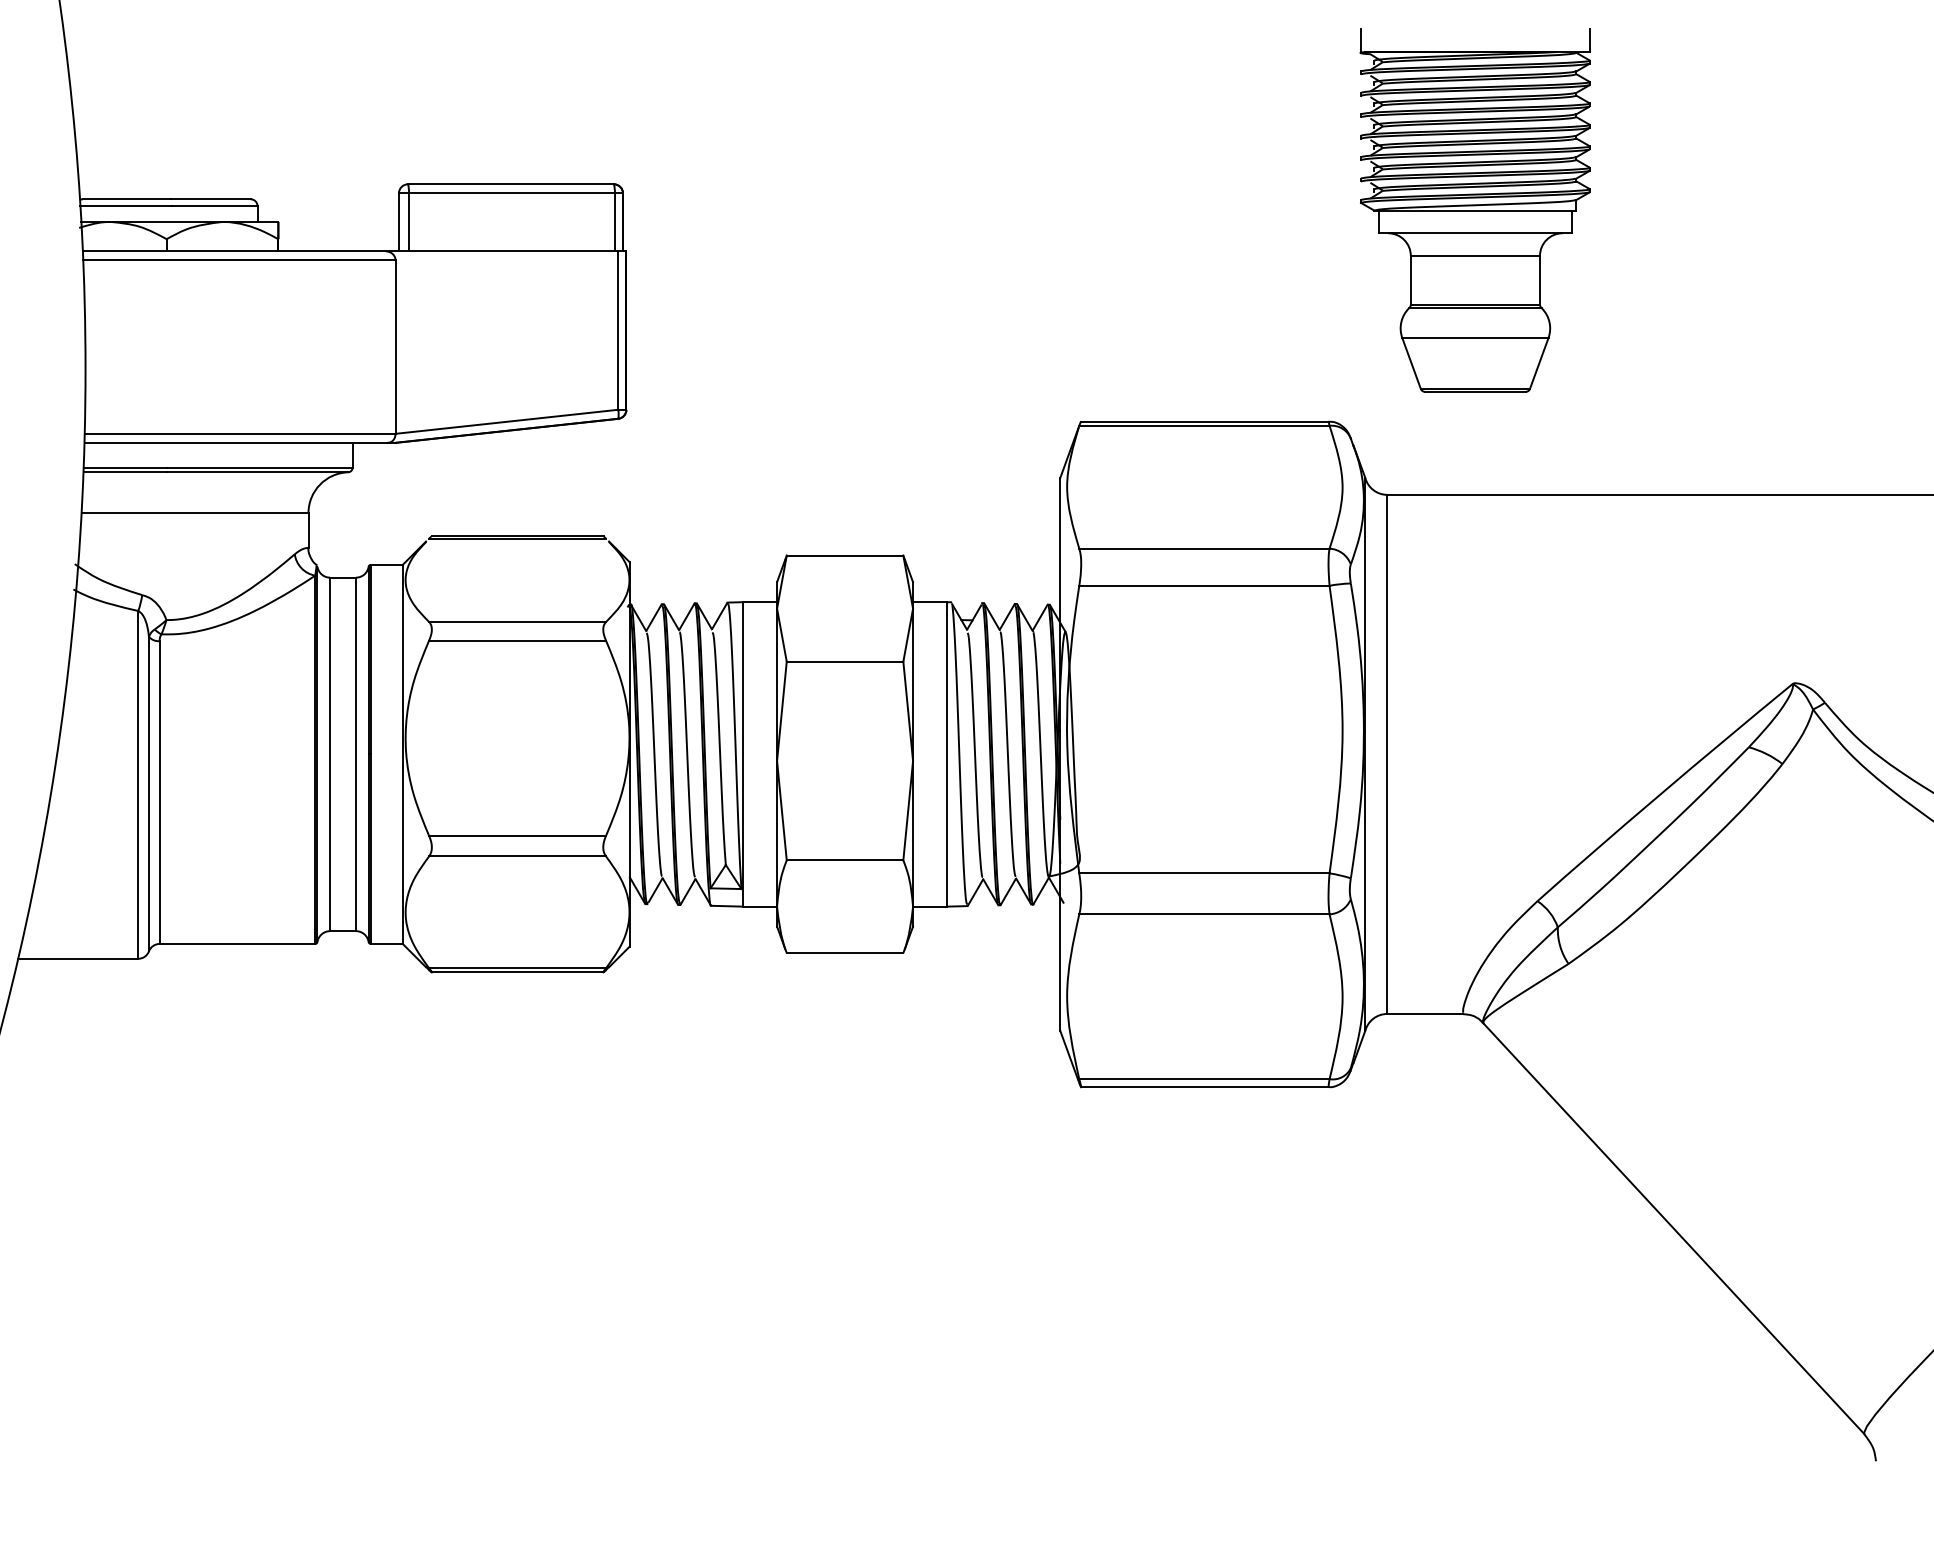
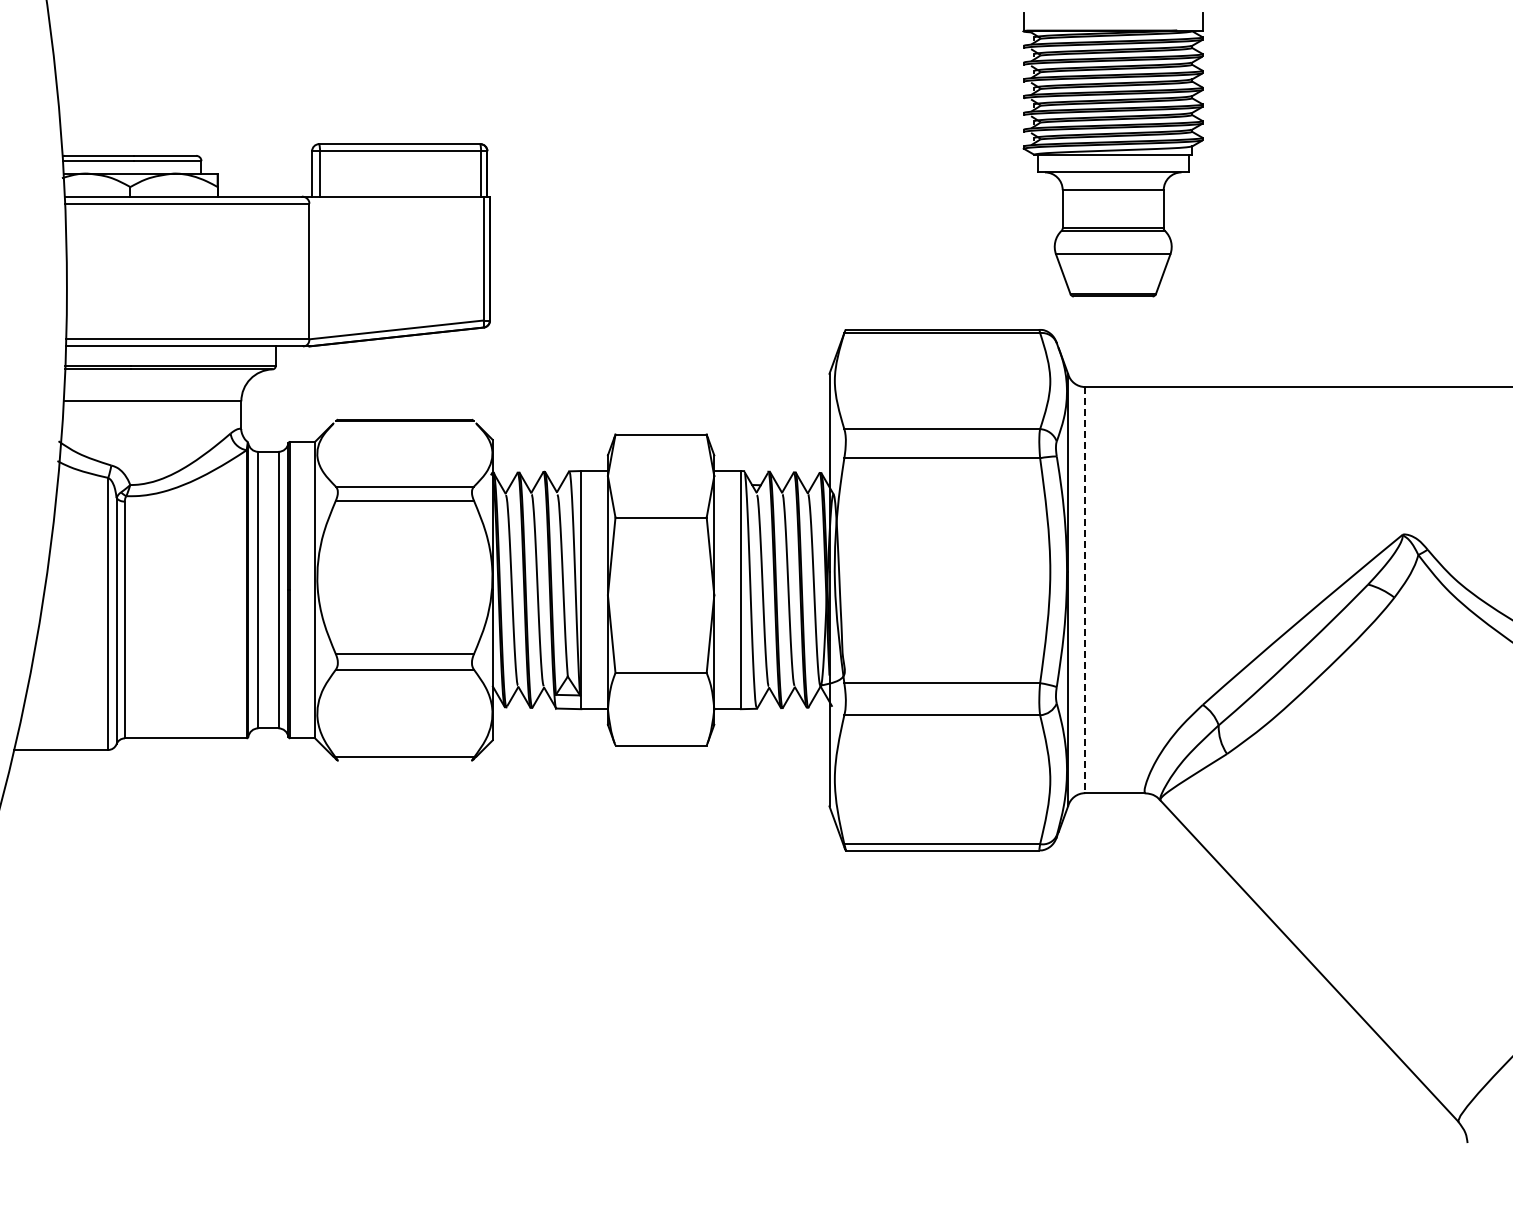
part: (1474, 210) -> (1112, 154), moved
line: (1387, 754) -> (1085, 590), solid -> dashed
line: (517, 972) -> (404, 760), removed

